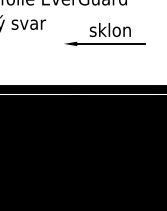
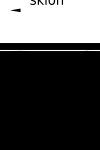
line: (110, 43) -> (46, 10), removed

